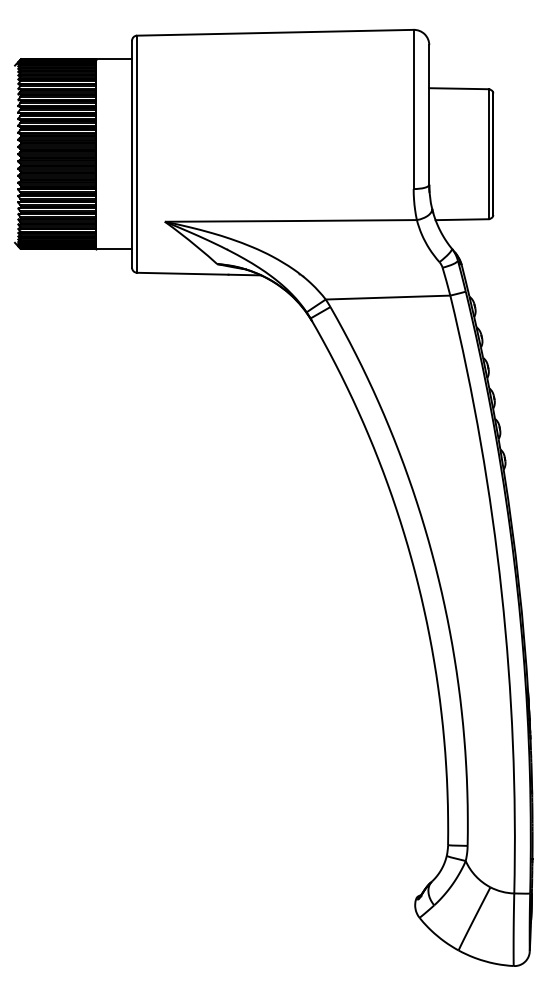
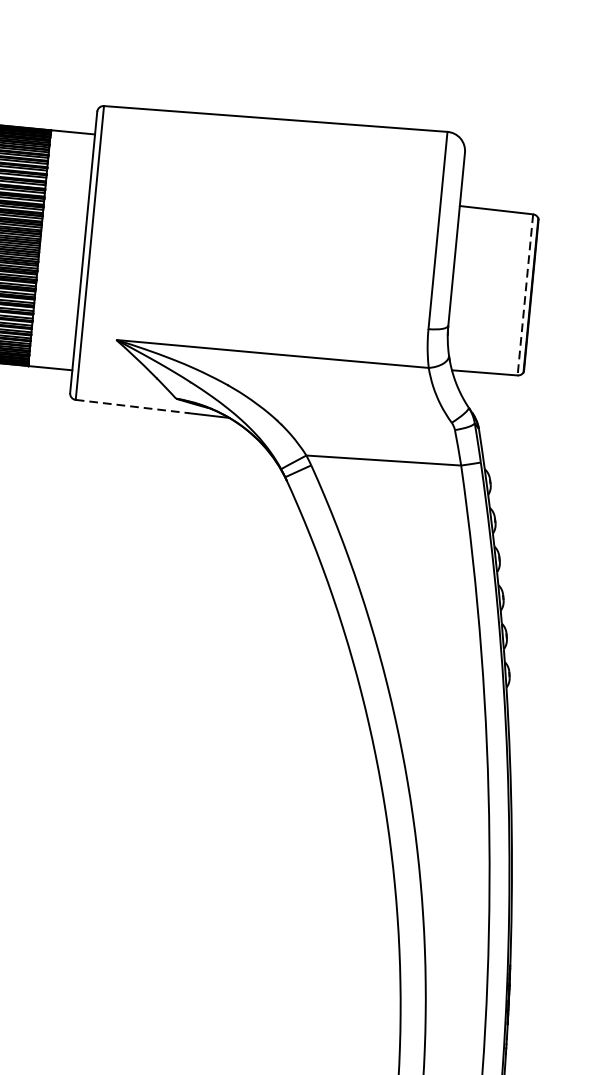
line: (488, 154) -> (525, 295), solid -> dashed
line: (182, 273) -> (131, 406), solid -> dashed

